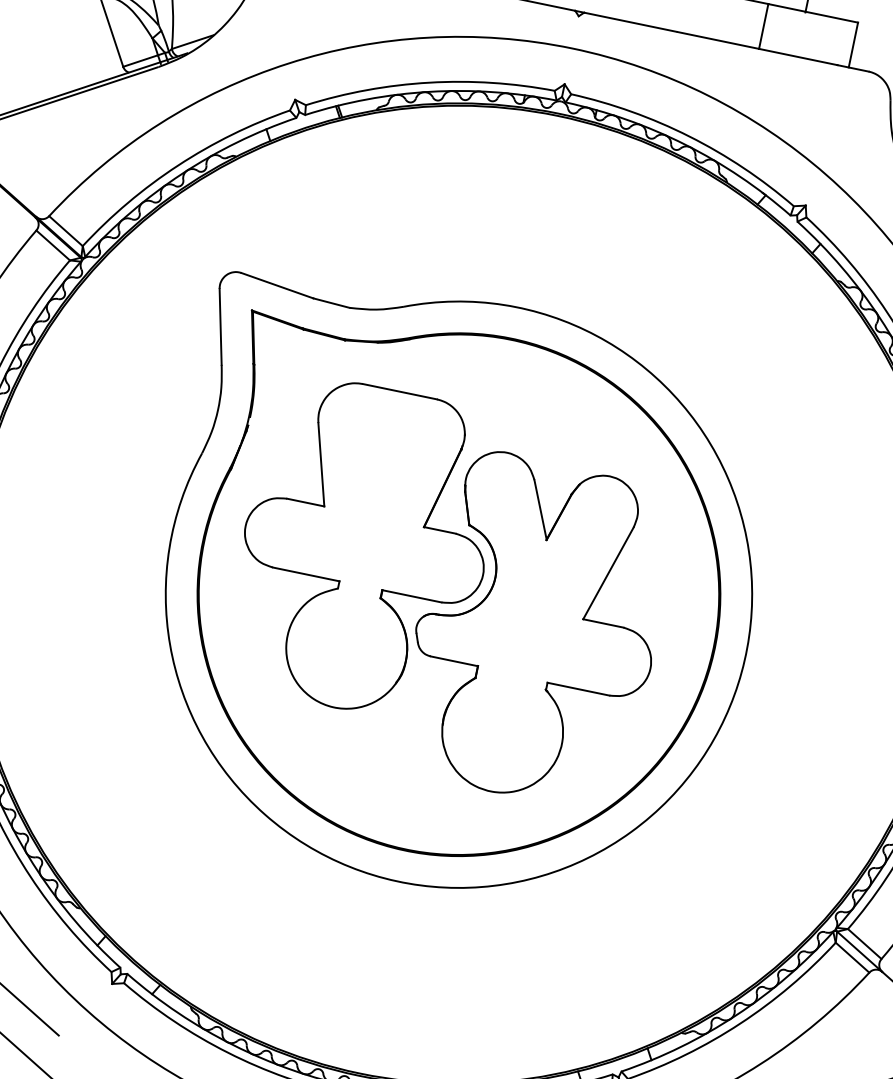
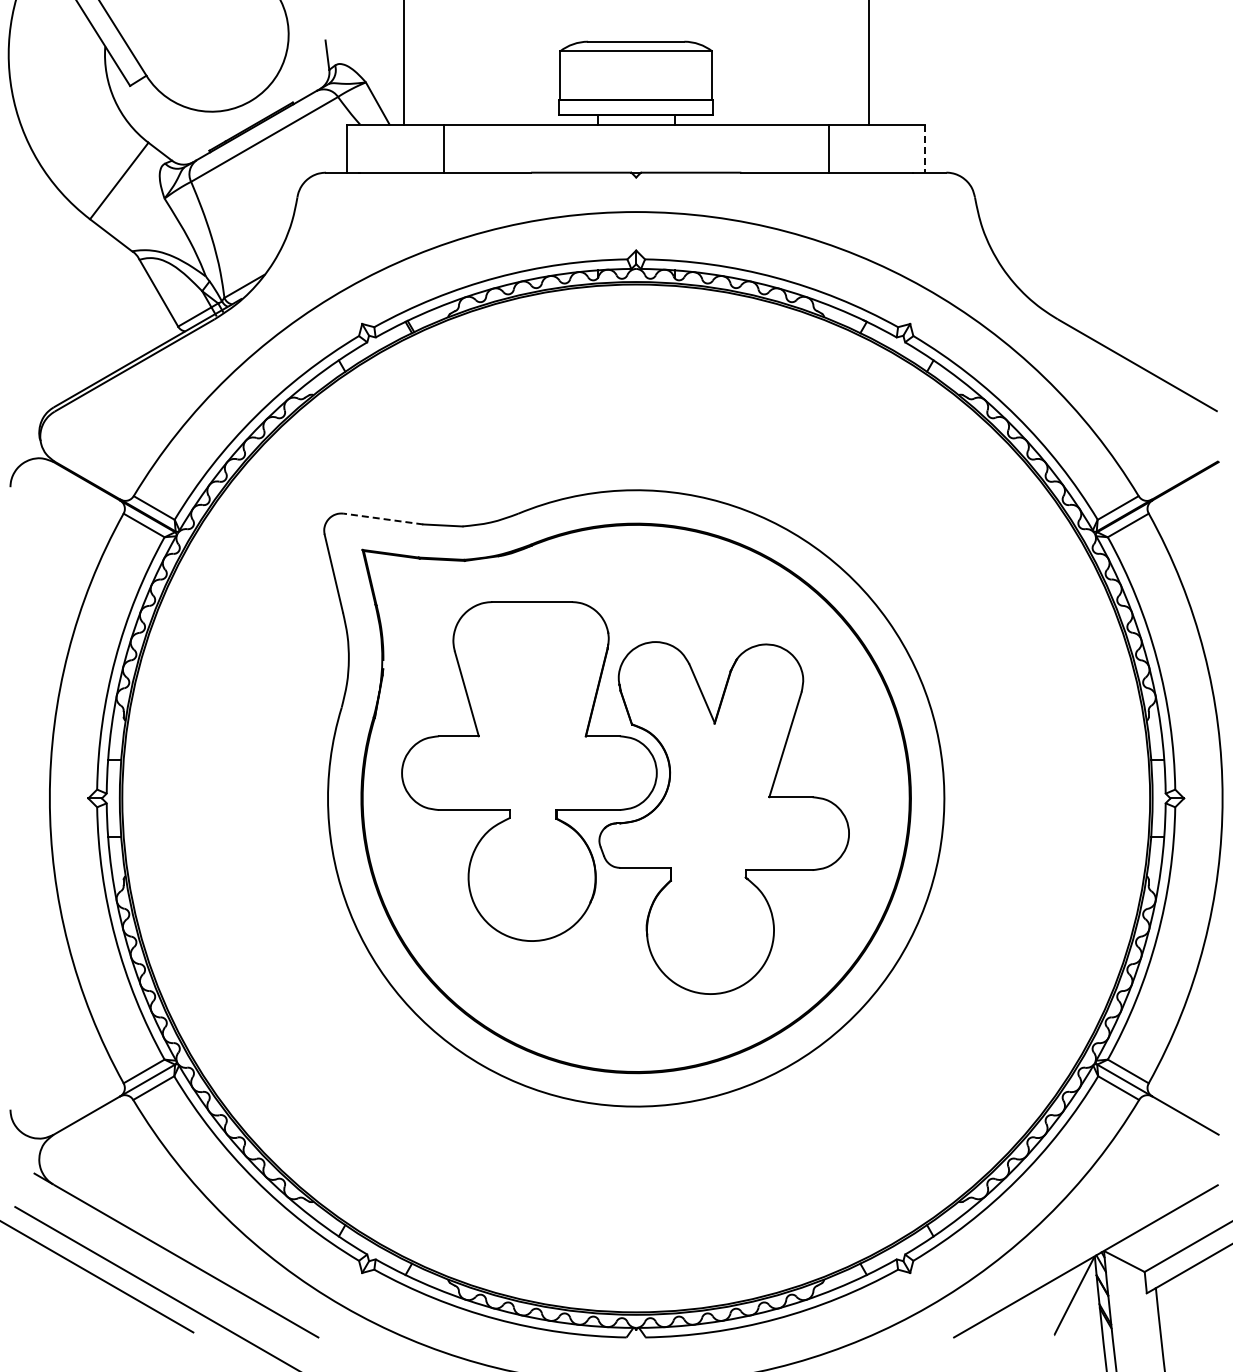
line: (853, 45) -> (925, 149), solid -> dashed
line: (277, 285) -> (383, 518), solid -> dashed

